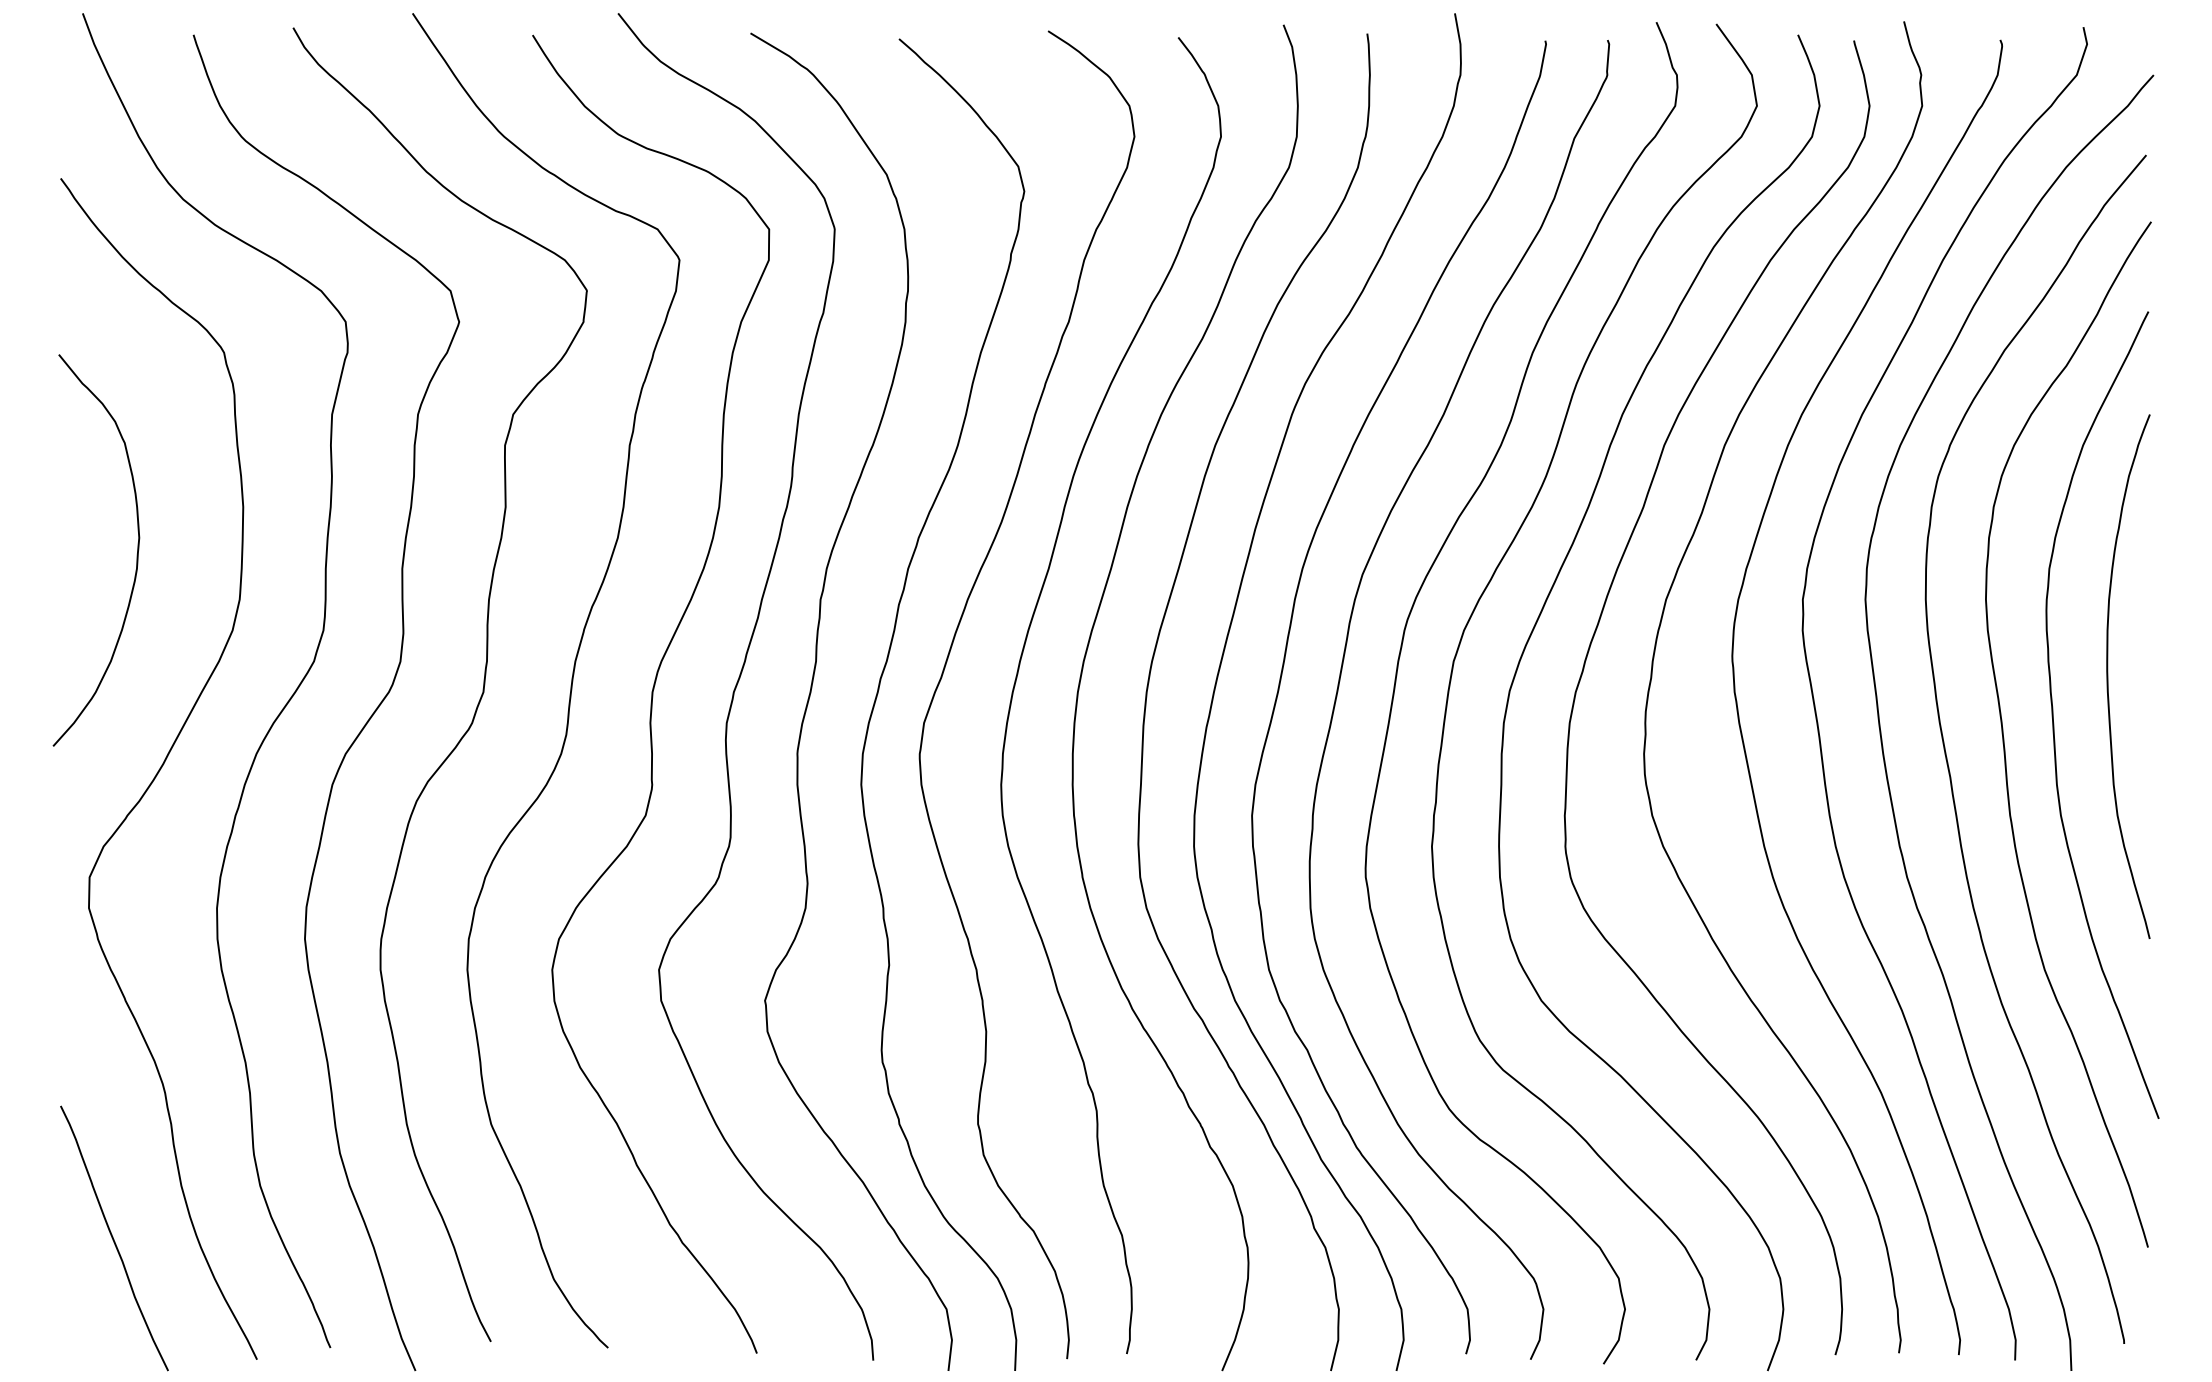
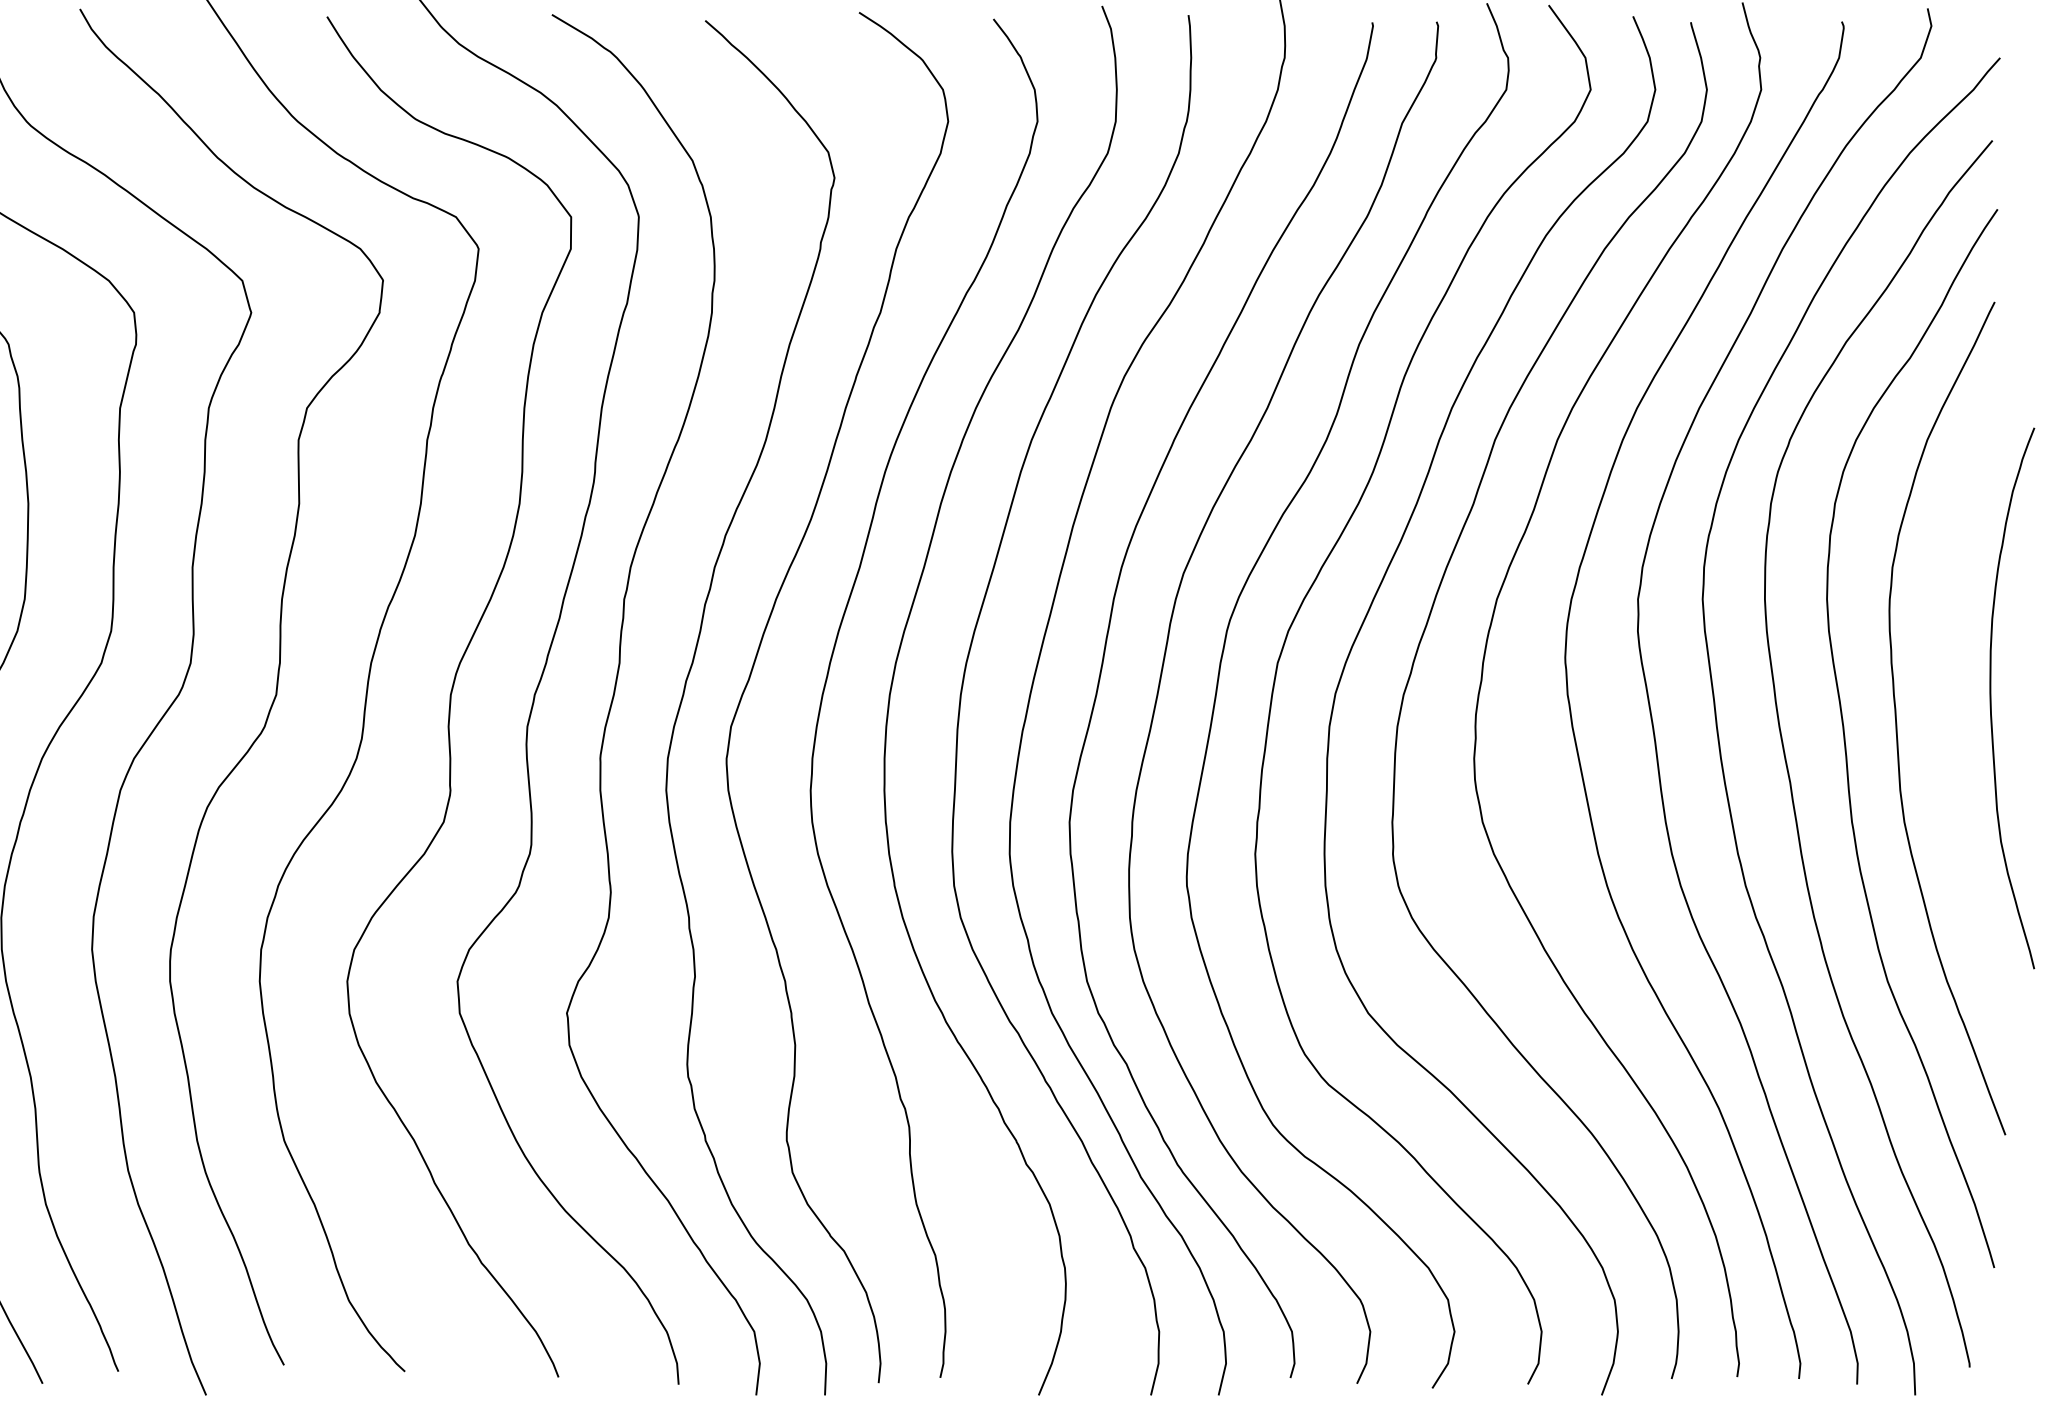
curve: (2108, 676) -> (1991, 698), moved

